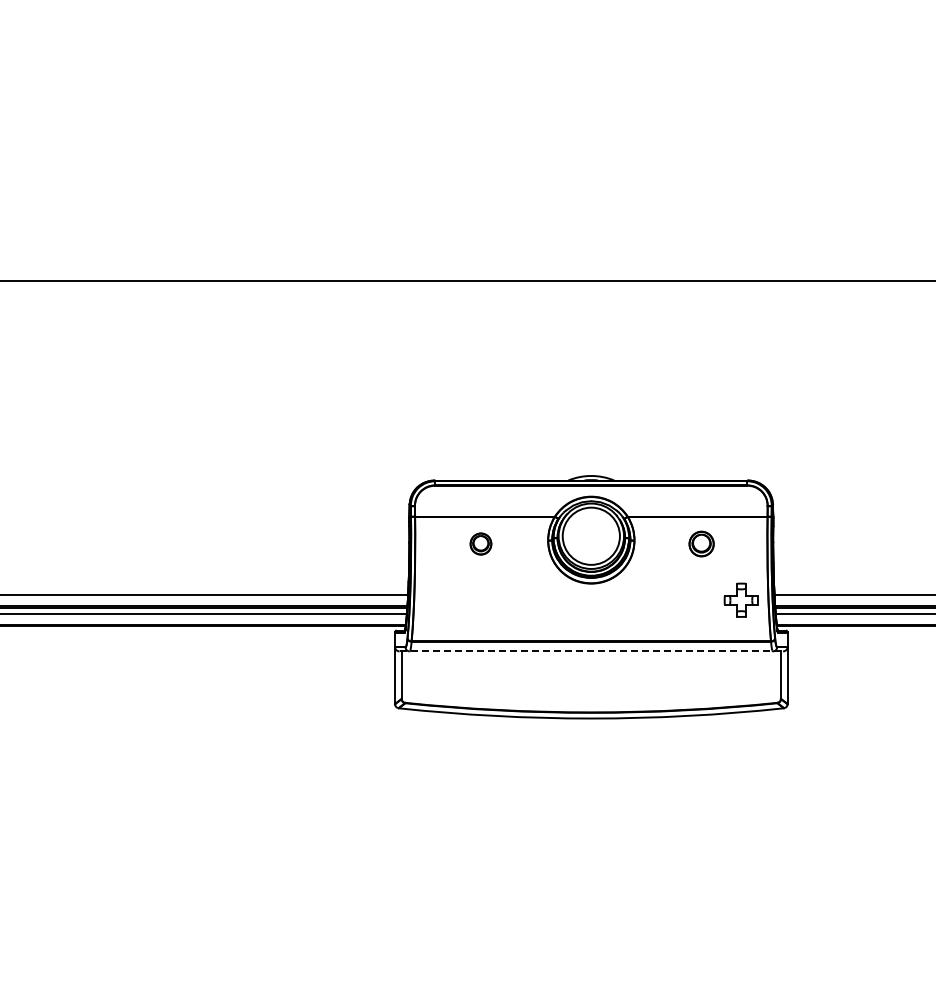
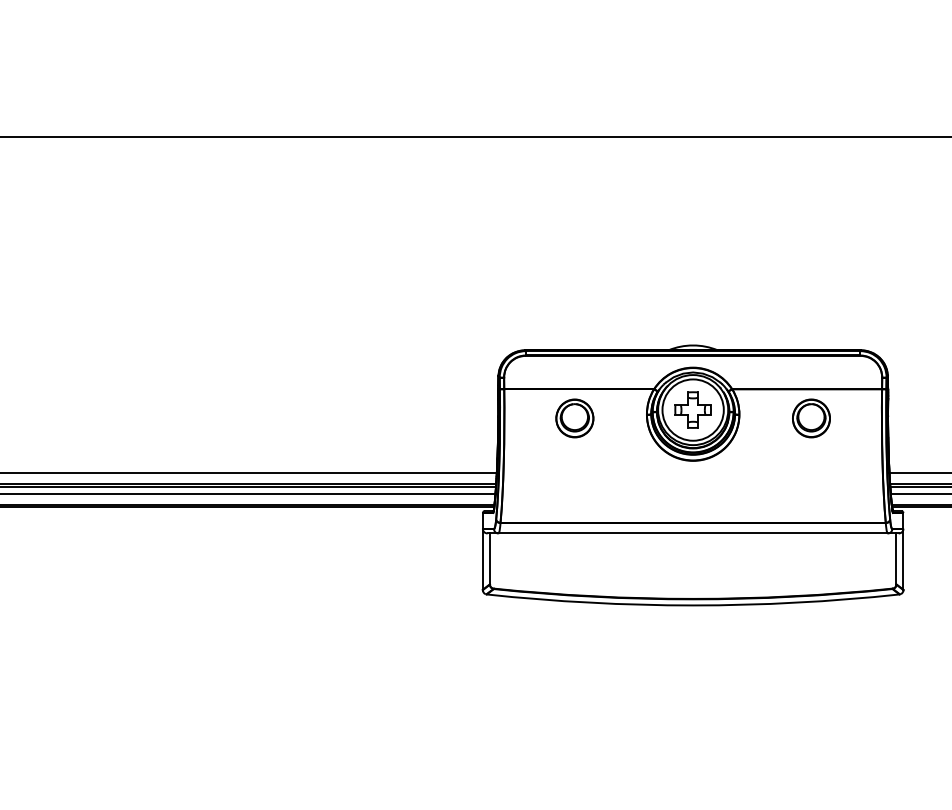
part: (480, 543) -> (574, 417), size x1.67
part: (701, 543) -> (811, 417), size x1.43
part: (740, 599) -> (692, 409), moved
line: (591, 651) -> (693, 533), dashed -> solid

